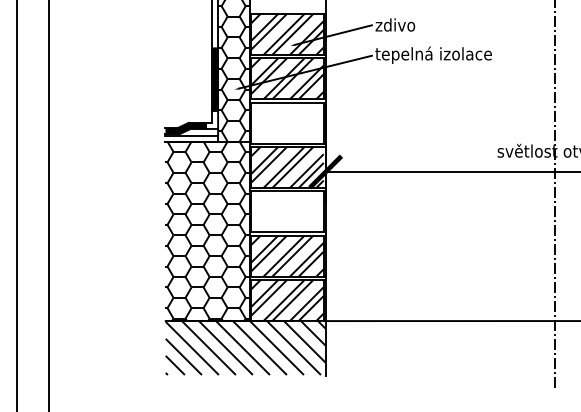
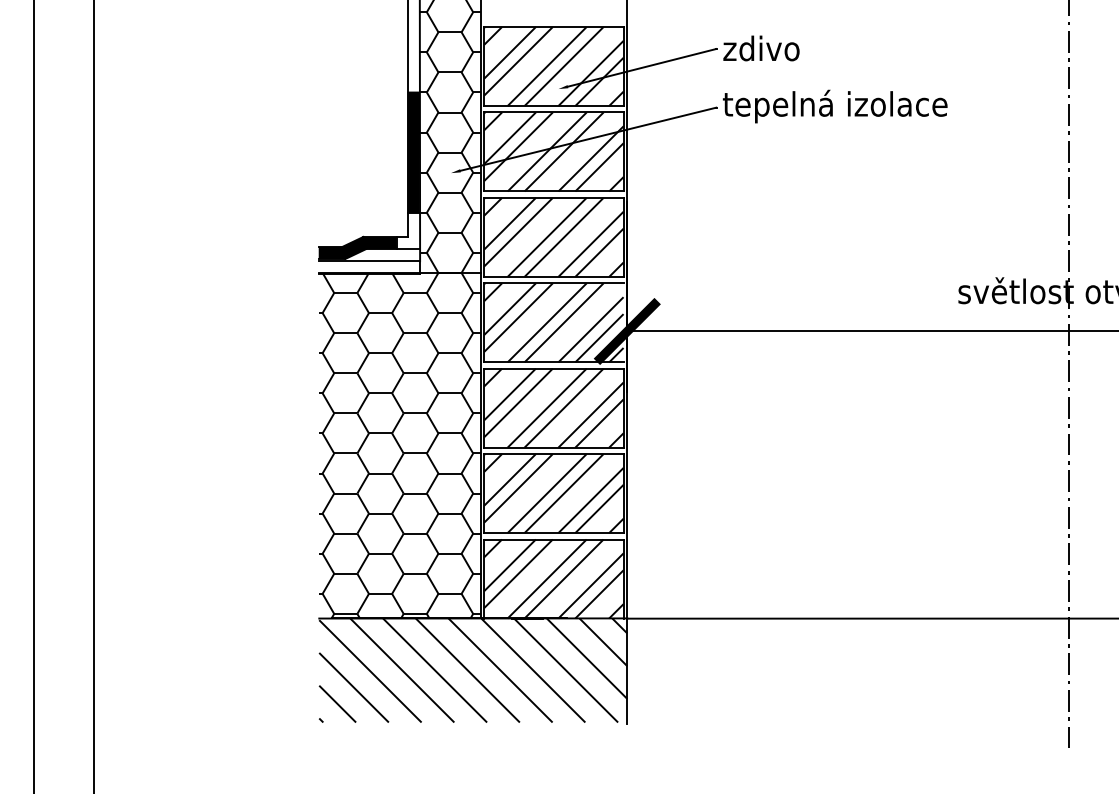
hatch: (287, 122) -> (553, 236), added
hatch: (287, 211) -> (553, 407), added

